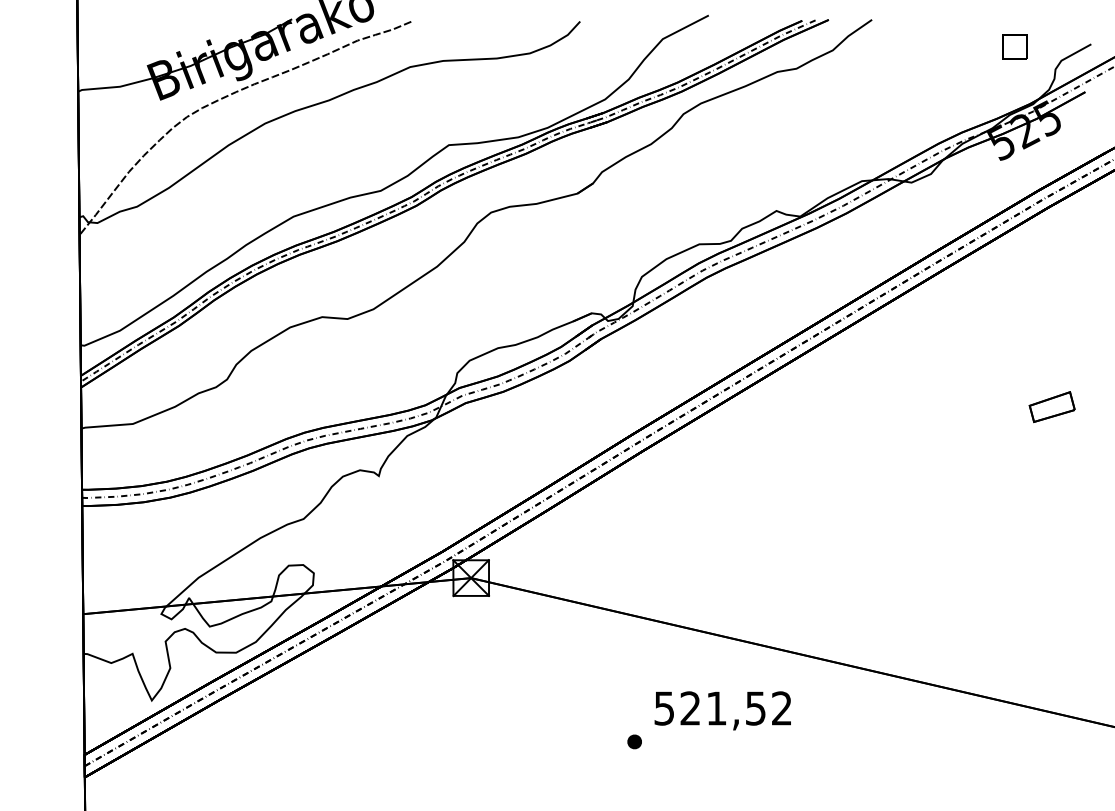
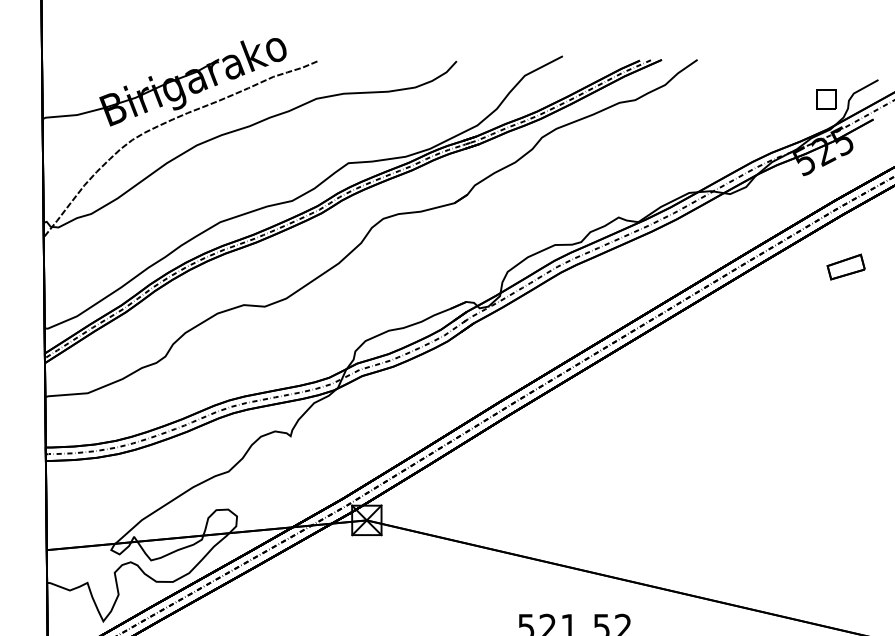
part: (1014, 46) -> (825, 99), moved
part: (1051, 407) -> (845, 267), moved

